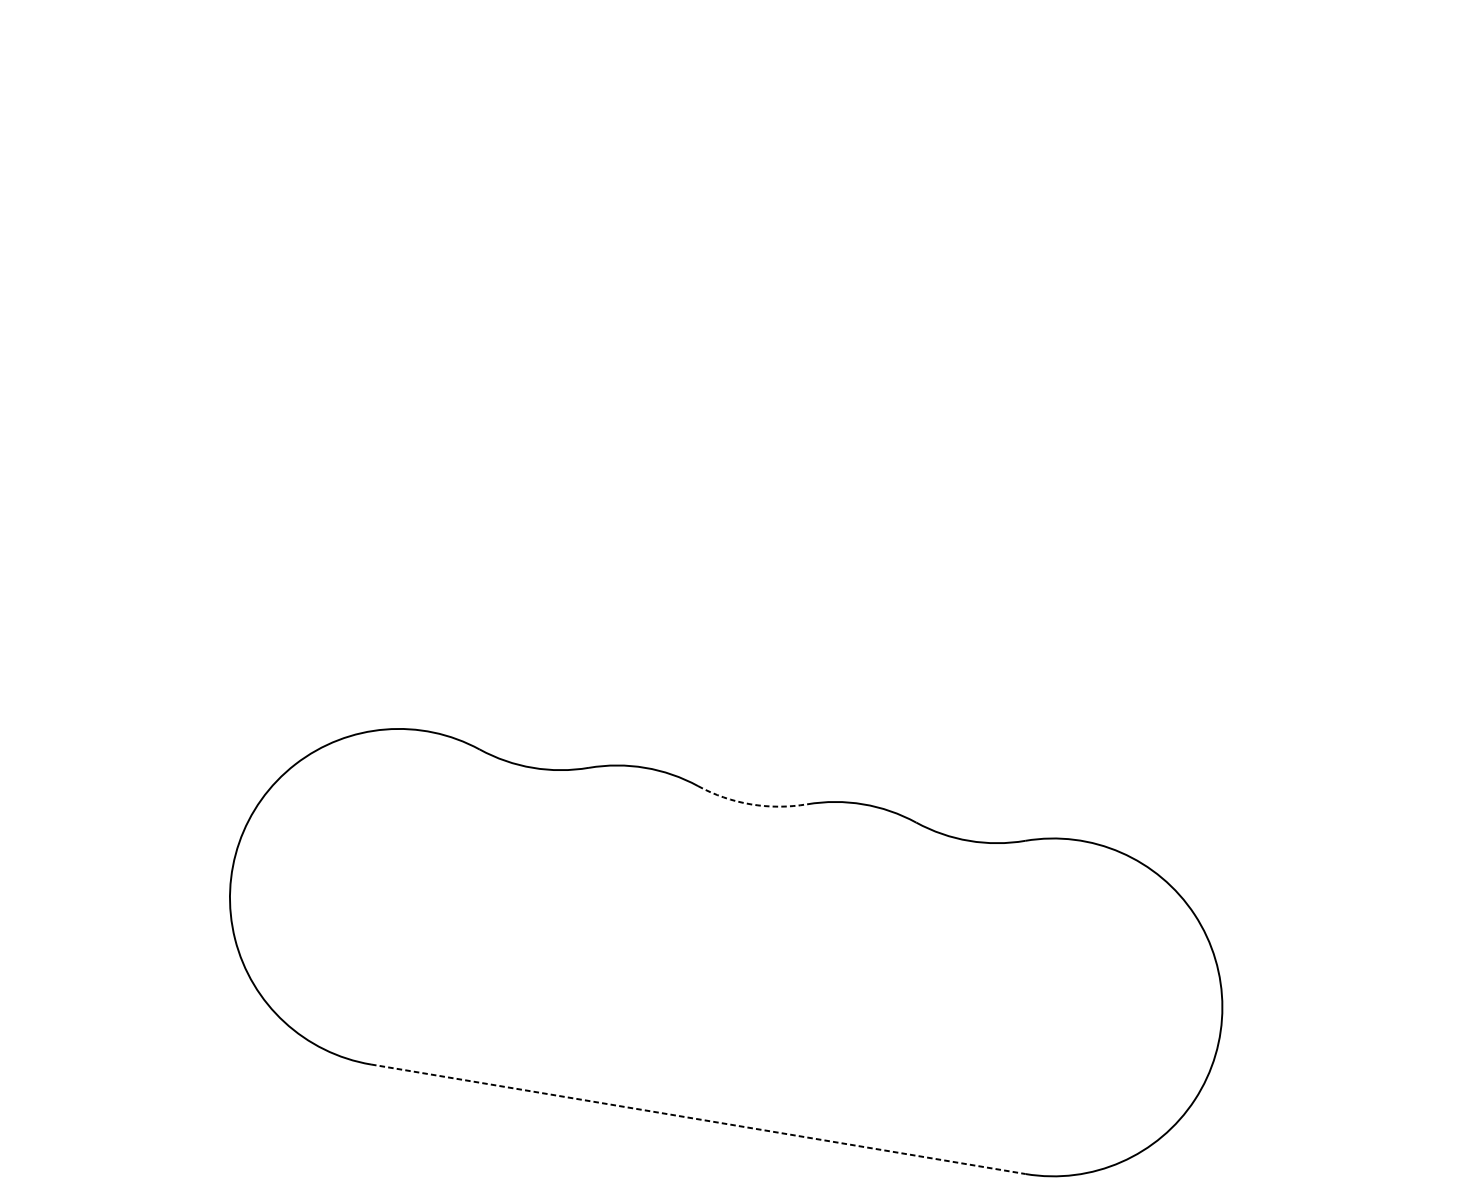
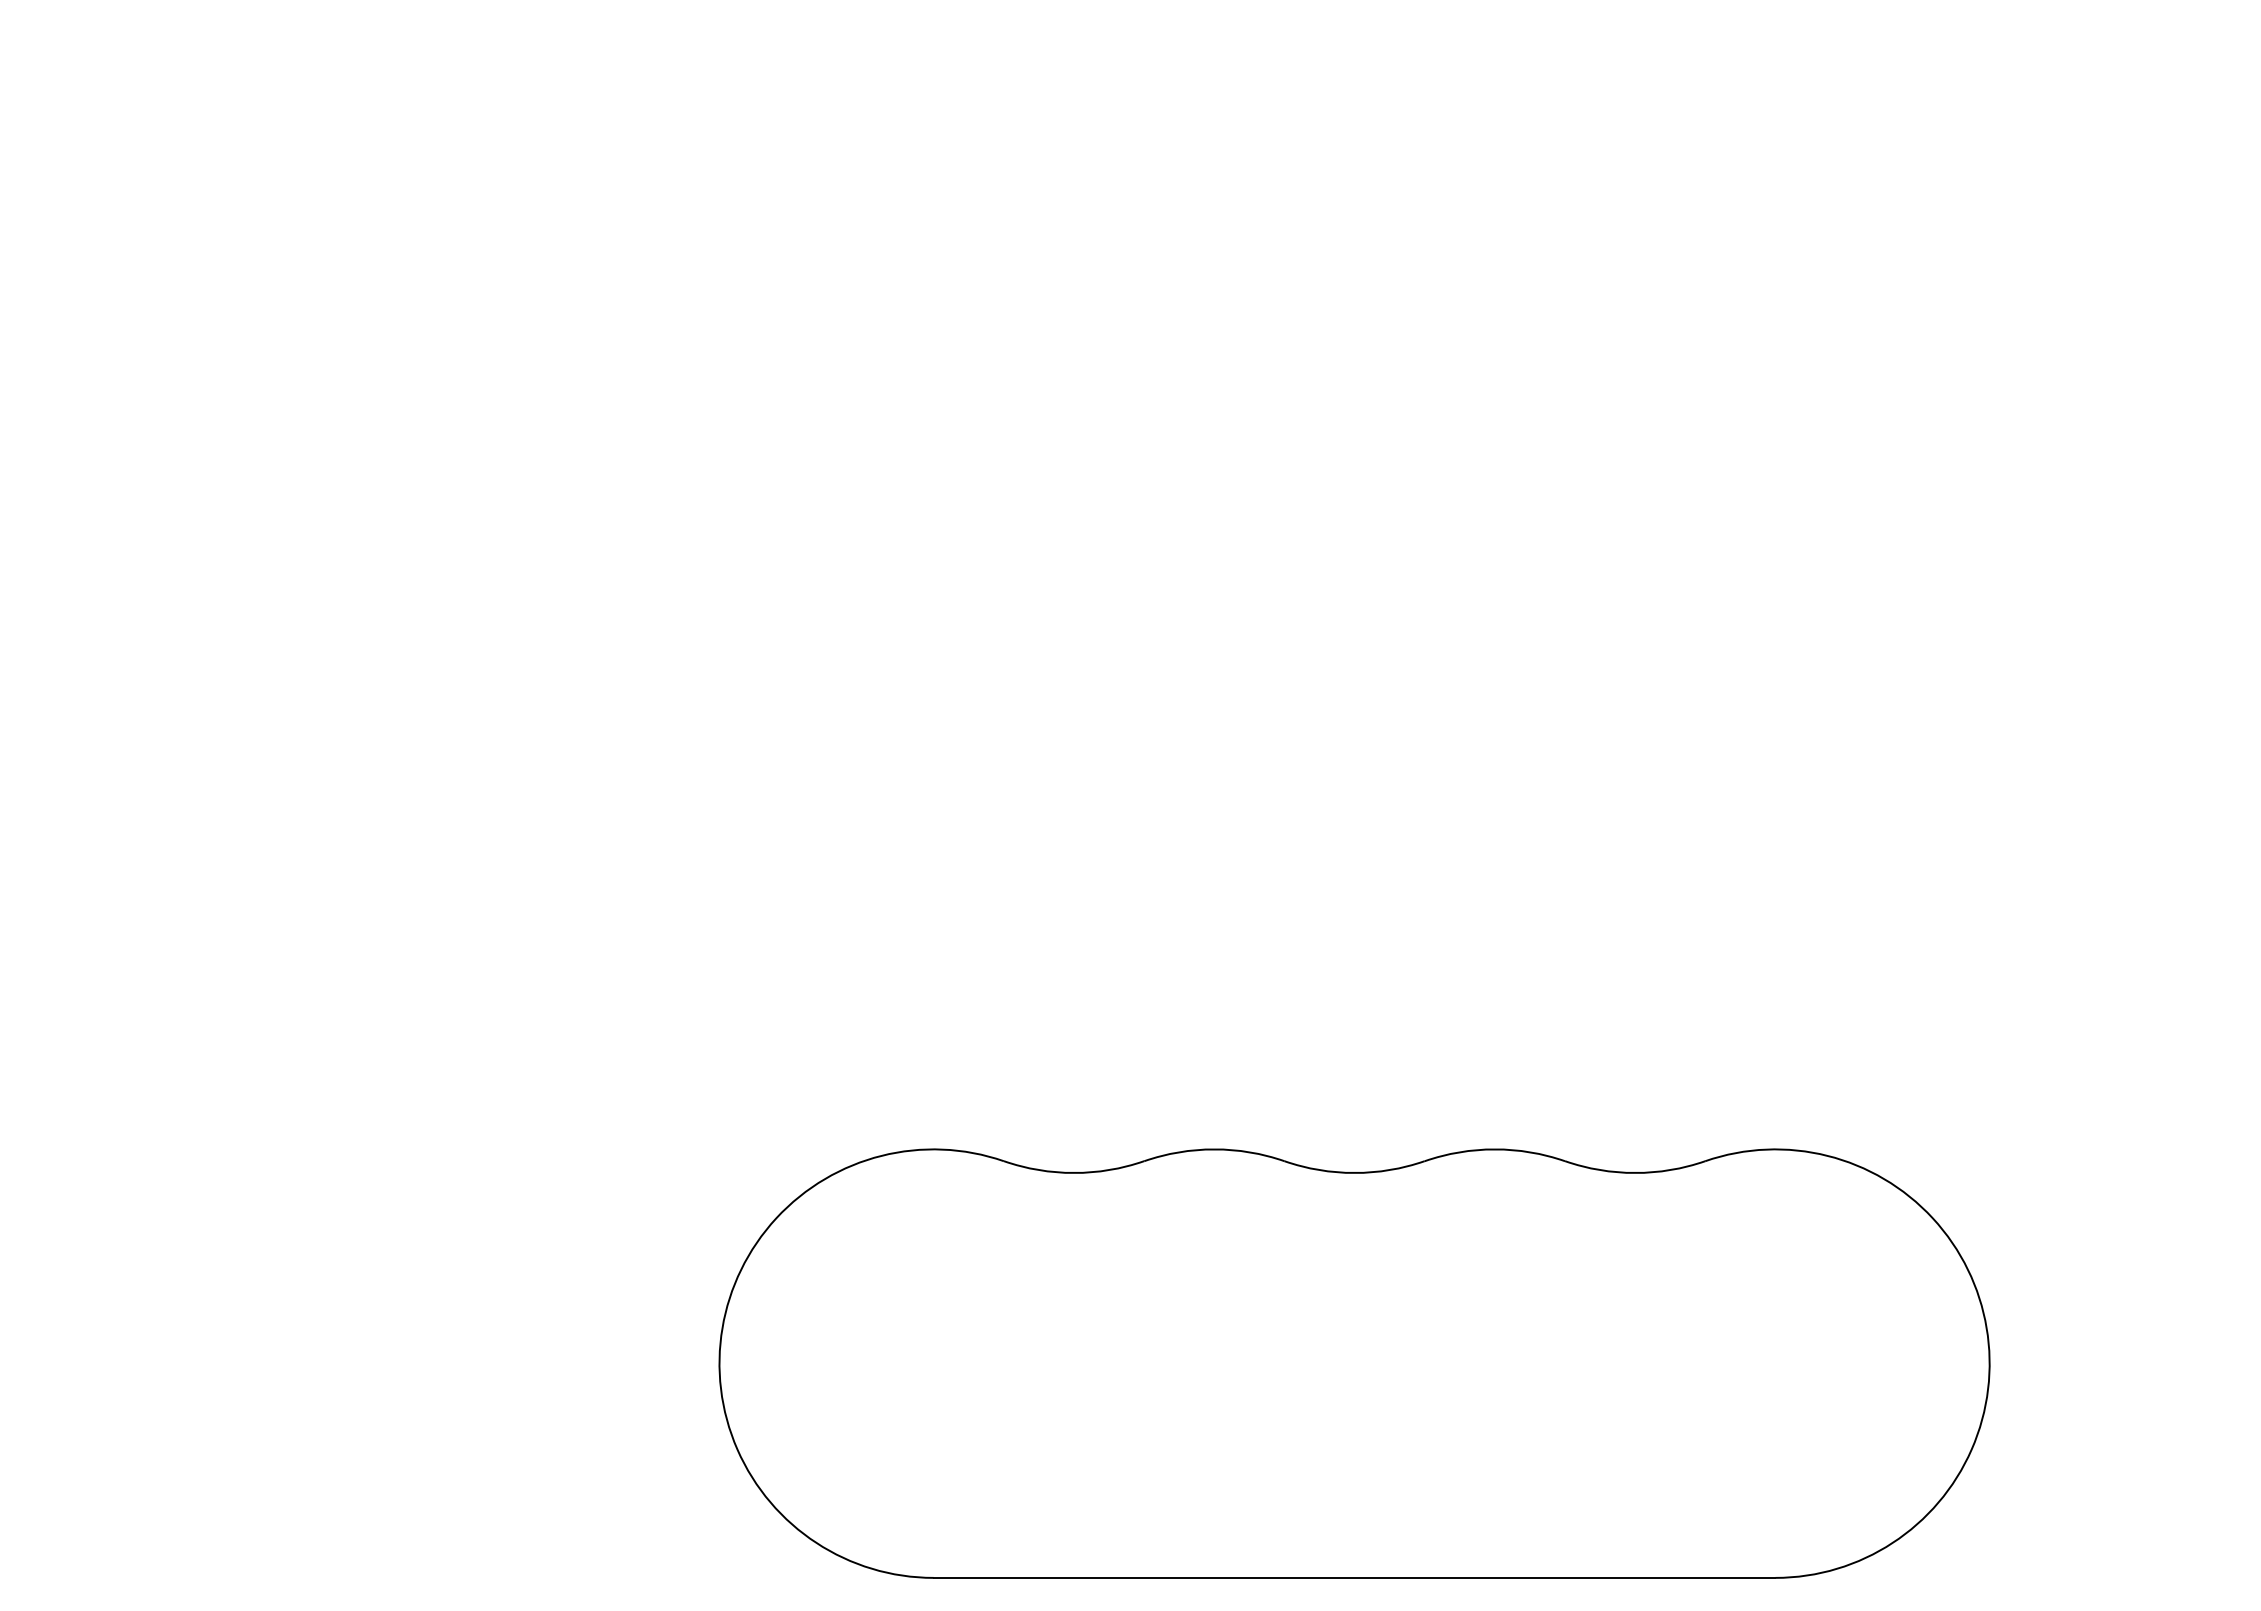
arc: (751, 803) -> (1354, 1172), dashed -> solid
line: (698, 1118) -> (1354, 1577), dashed -> solid

